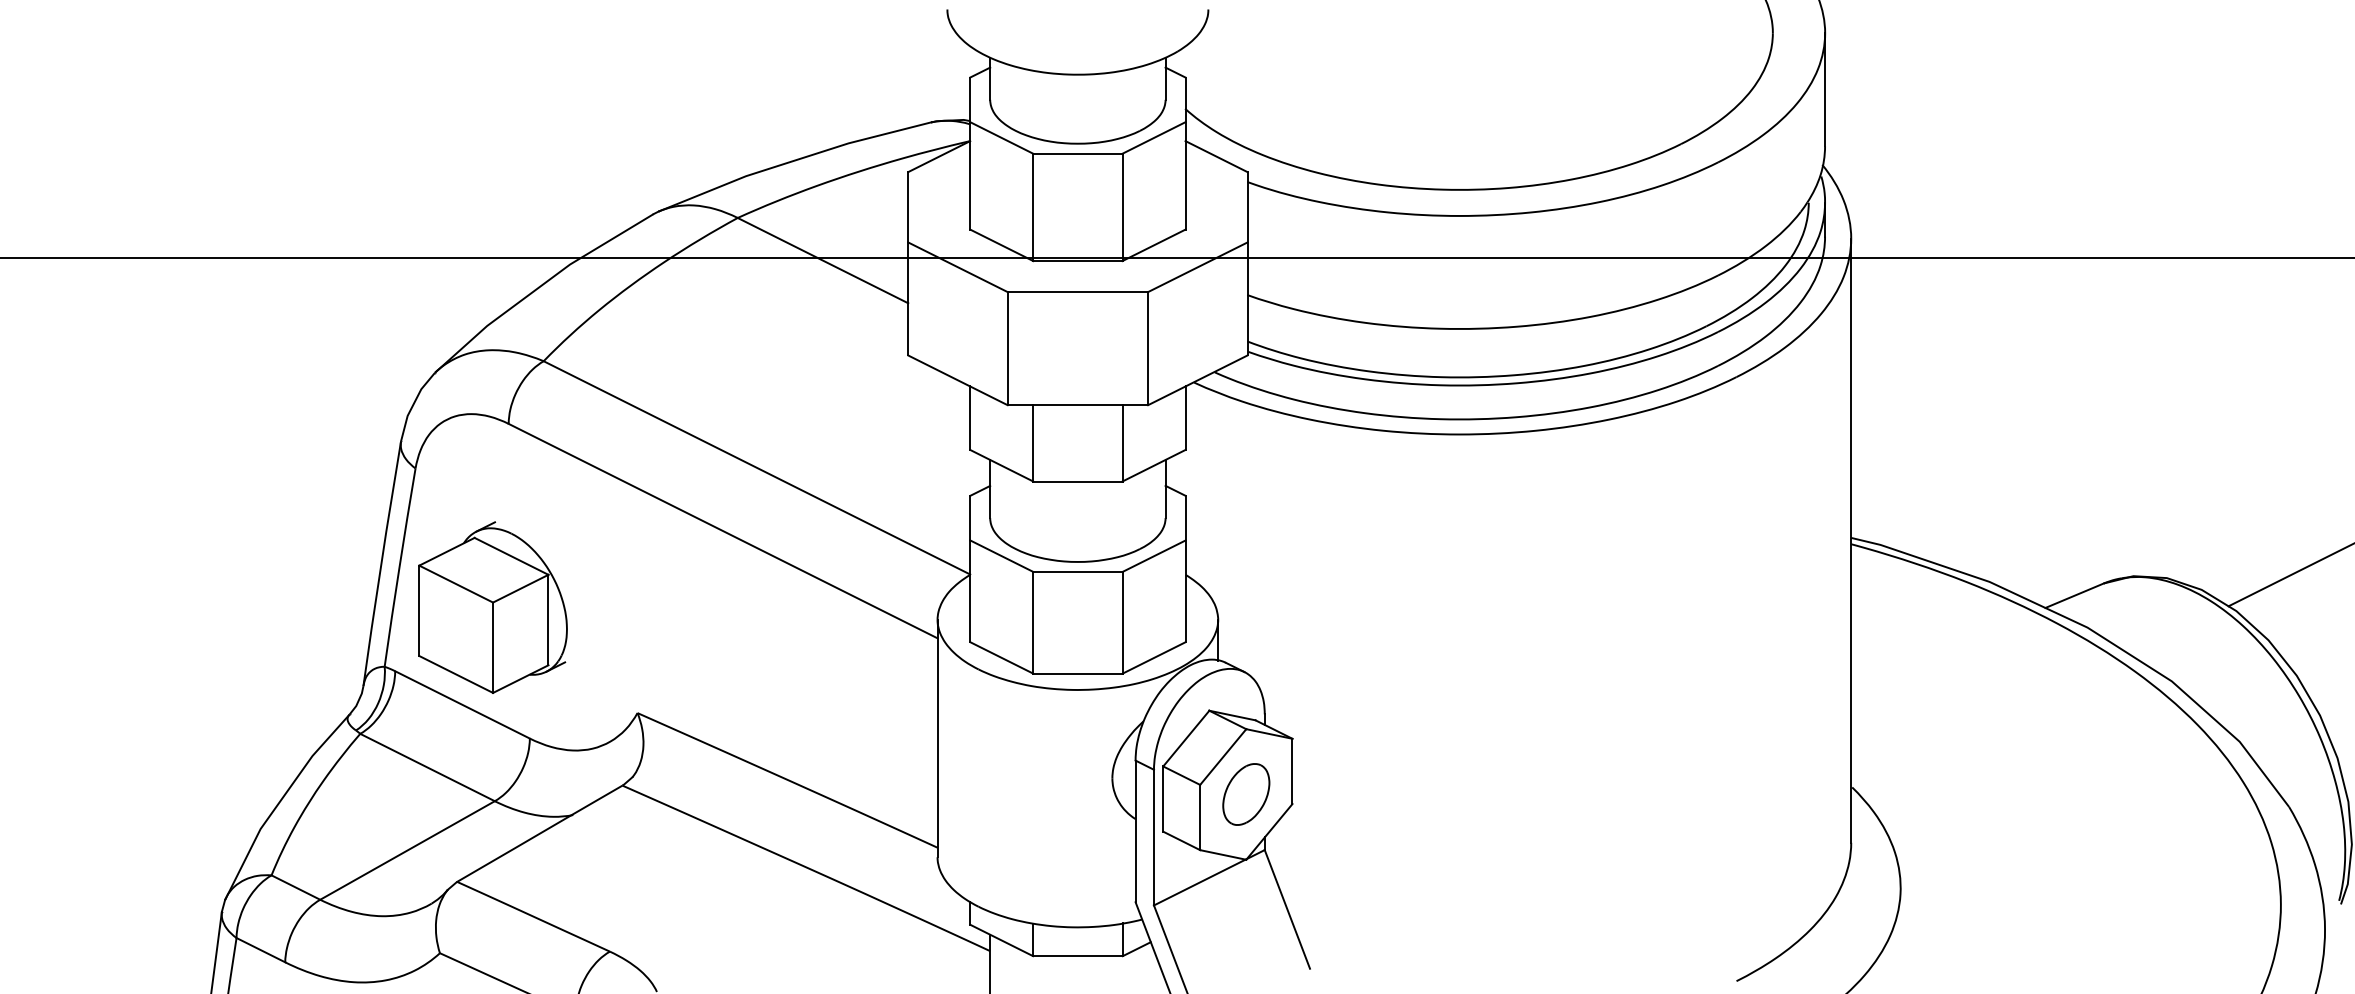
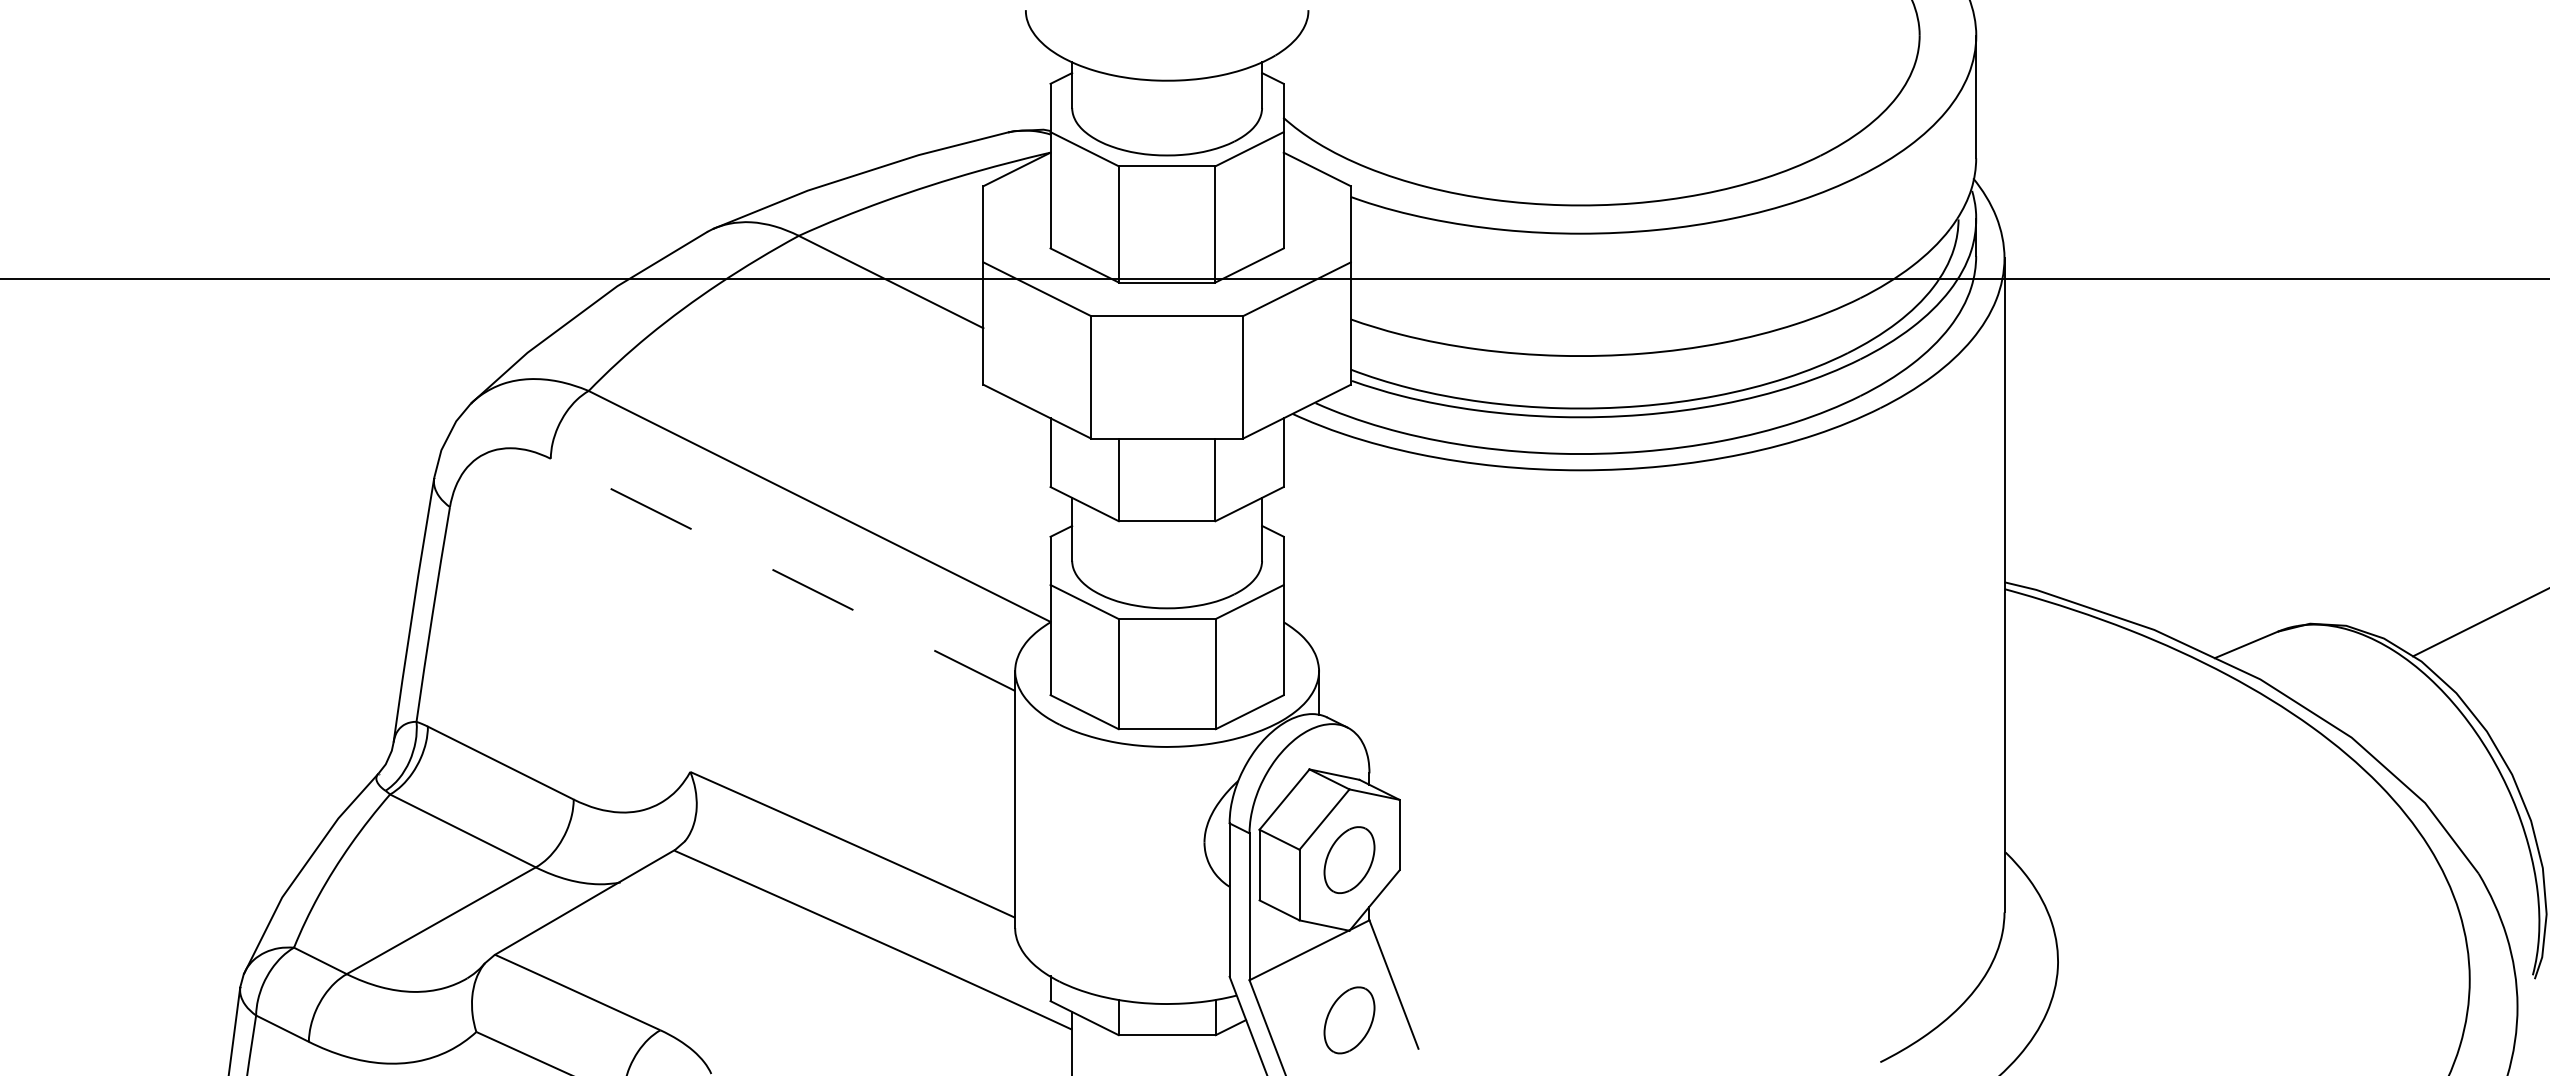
line: (723, 531) -> (783, 575), solid -> dashed
part: (492, 607) -> (533, 657), removed
part: (1246, 942) -> (1349, 1020), added

